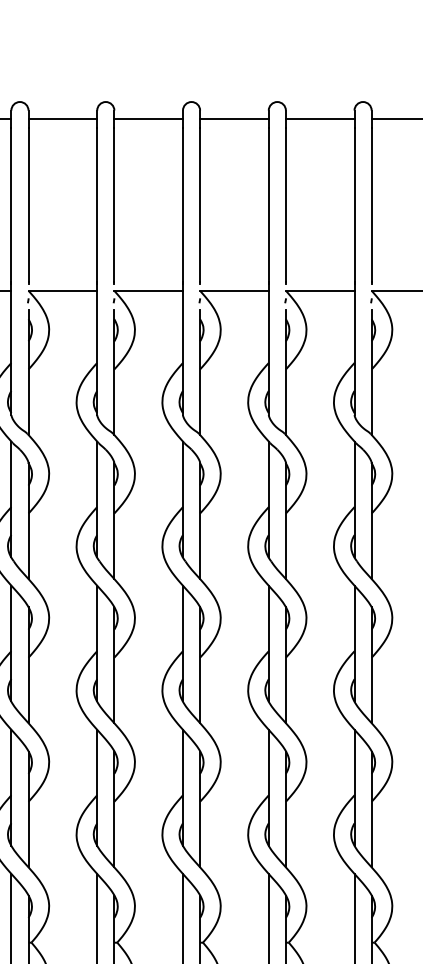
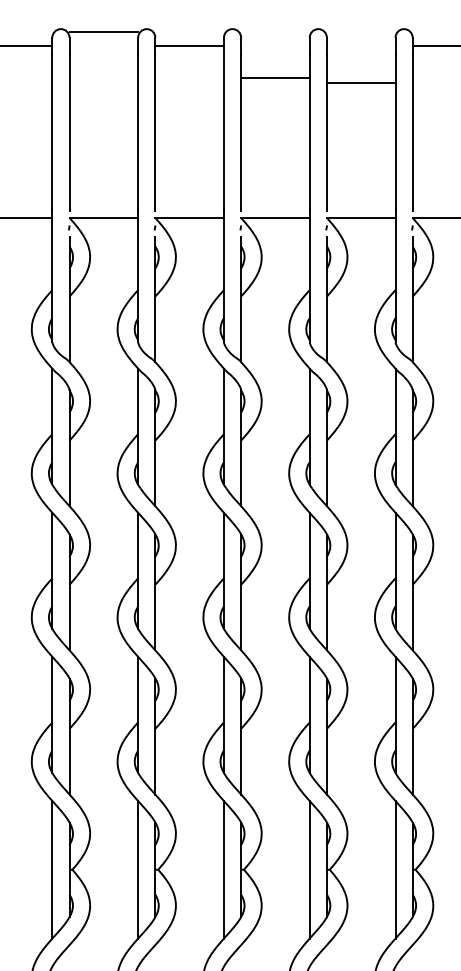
line: (62, 119) -> (103, 32), moved
line: (234, 119) -> (275, 78), moved
line: (319, 119) -> (360, 83), moved

